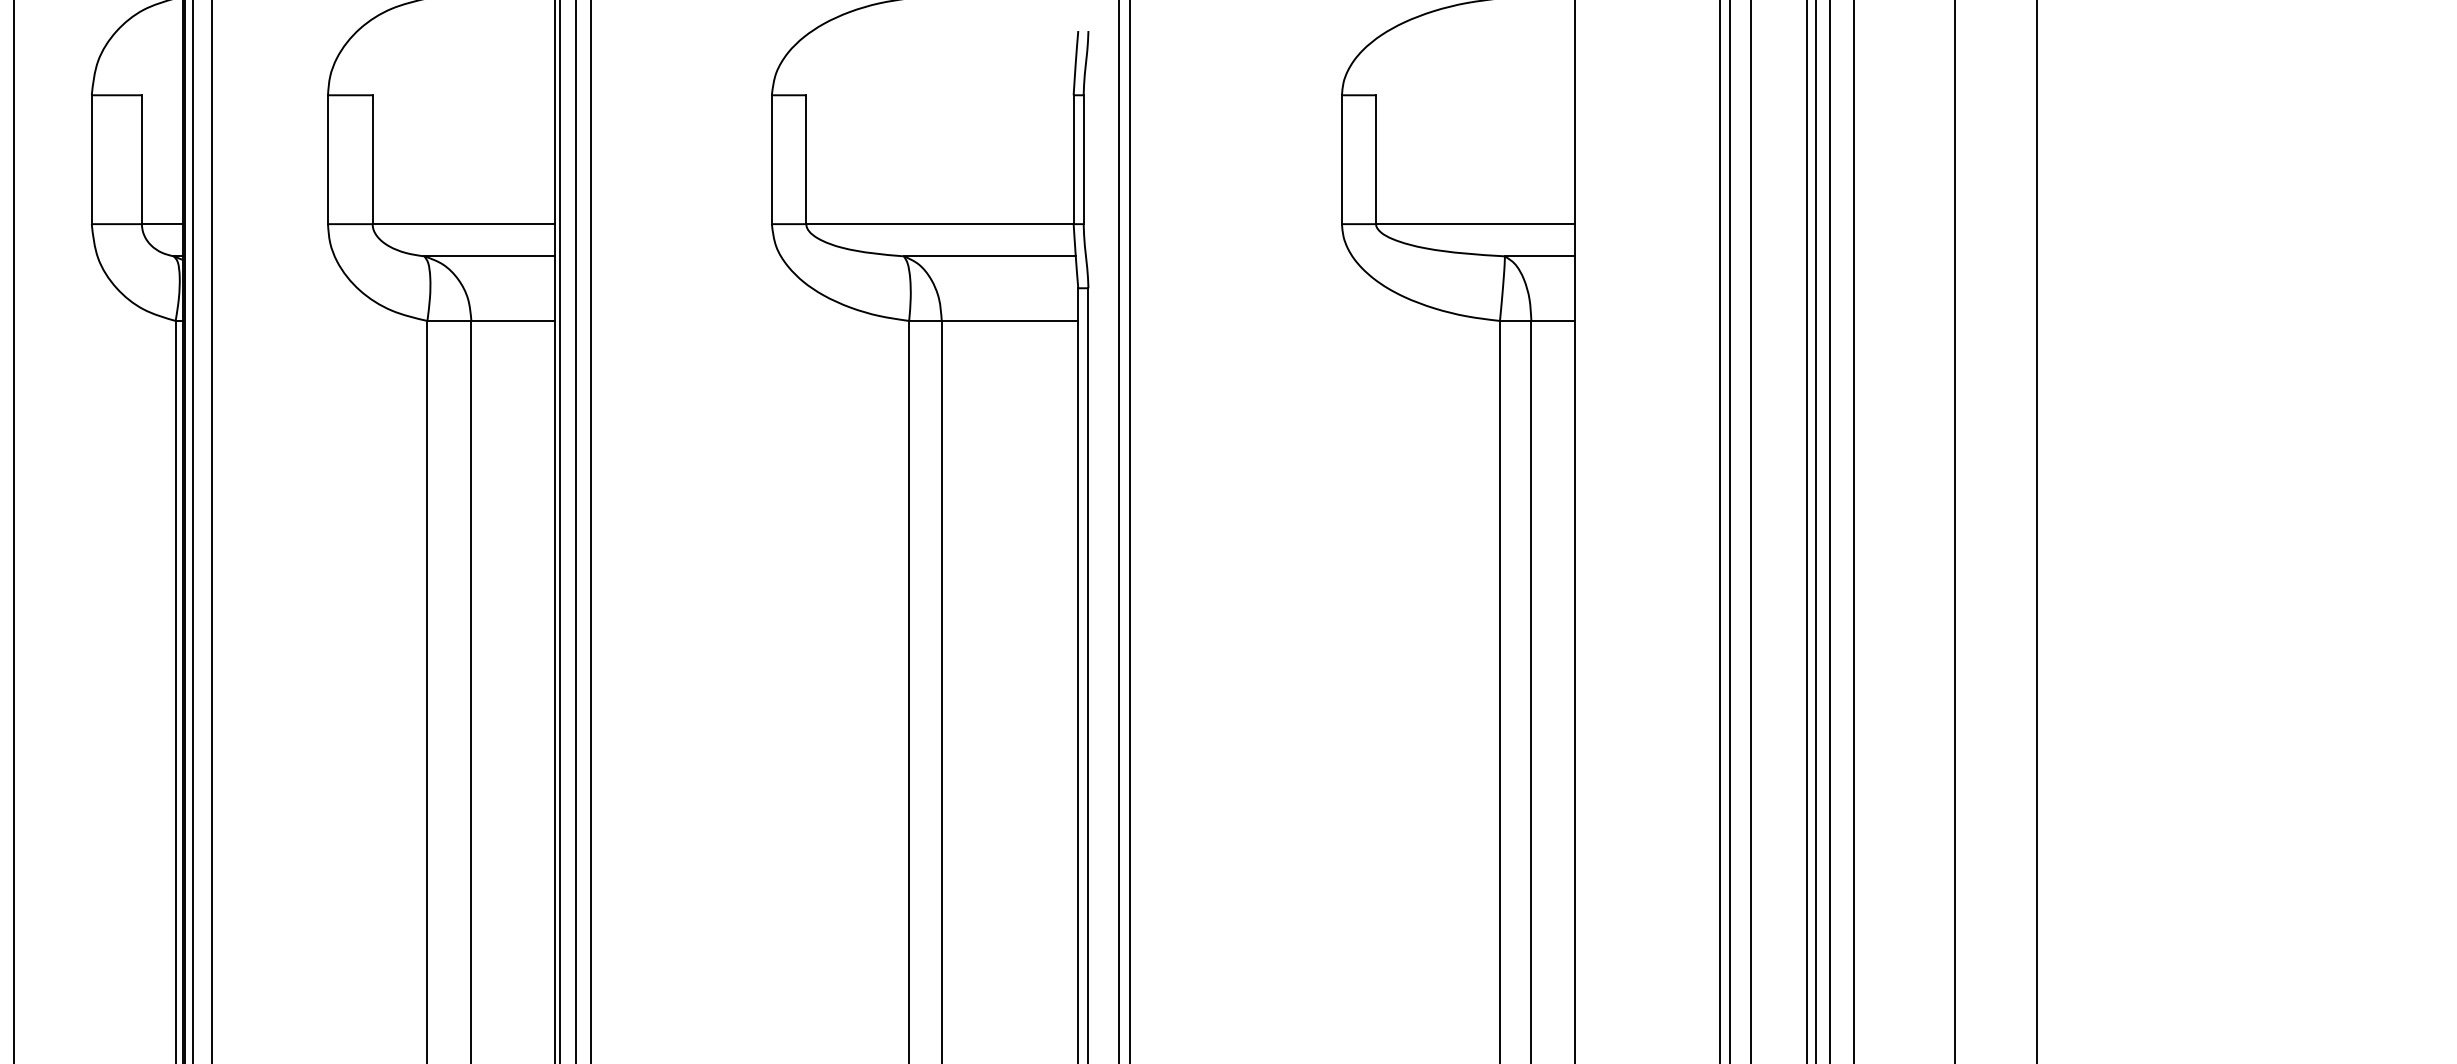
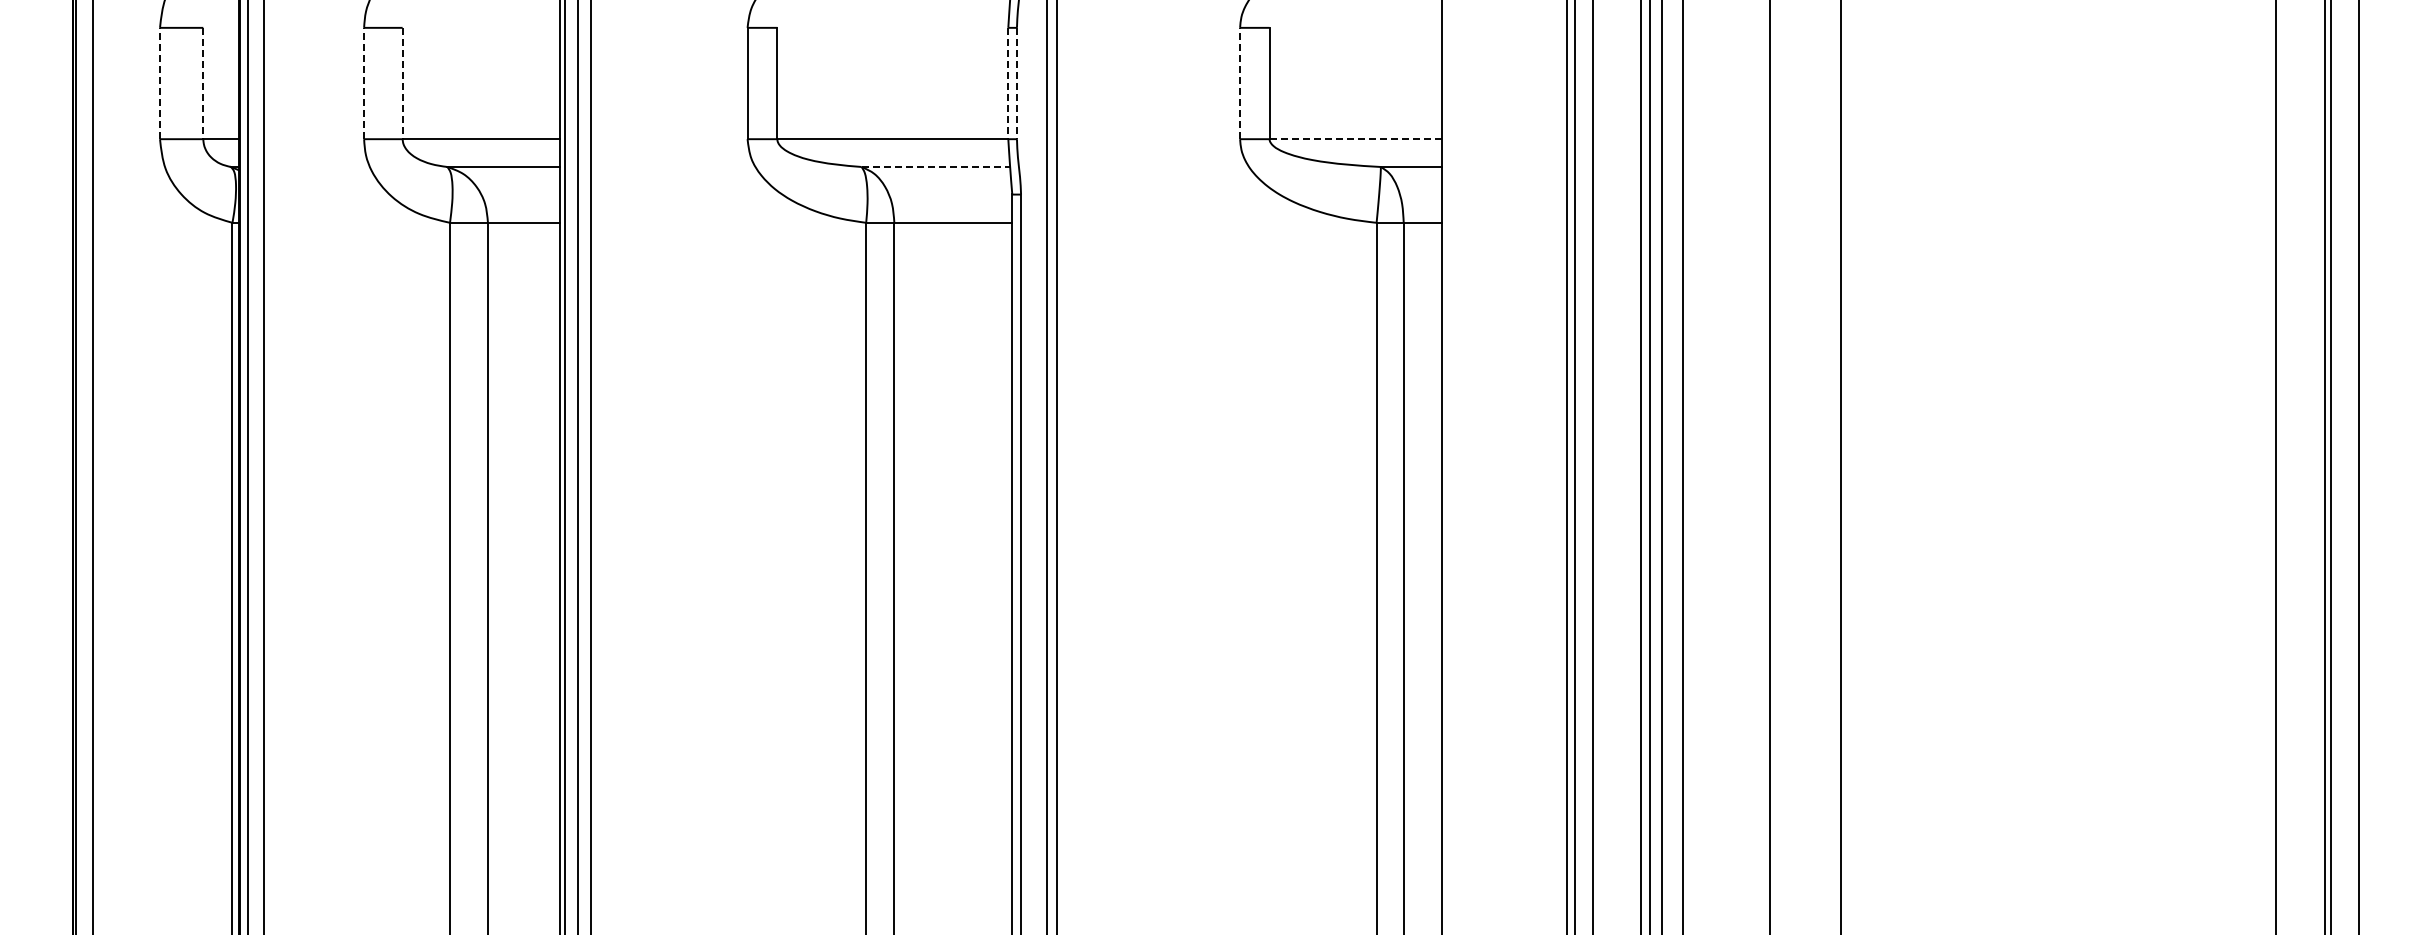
line: (92, 159) -> (160, 83), solid -> dashed
line: (142, 159) -> (203, 83), solid -> dashed
line: (328, 159) -> (364, 83), solid -> dashed
line: (372, 159) -> (402, 83), solid -> dashed
line: (1073, 159) -> (1008, 83), solid -> dashed
line: (1083, 159) -> (1016, 83), solid -> dashed
line: (1342, 159) -> (1240, 83), solid -> dashed
line: (1475, 224) -> (1355, 139), solid -> dashed
line: (990, 256) -> (936, 167), solid -> dashed

